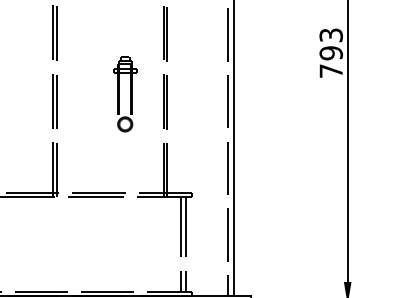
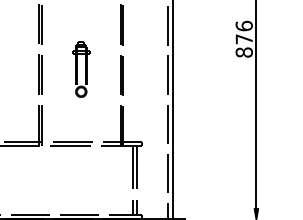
text: (330, 52) -> (243, 38), 793 -> 876
part: (125, 94) -> (81, 69), moved

